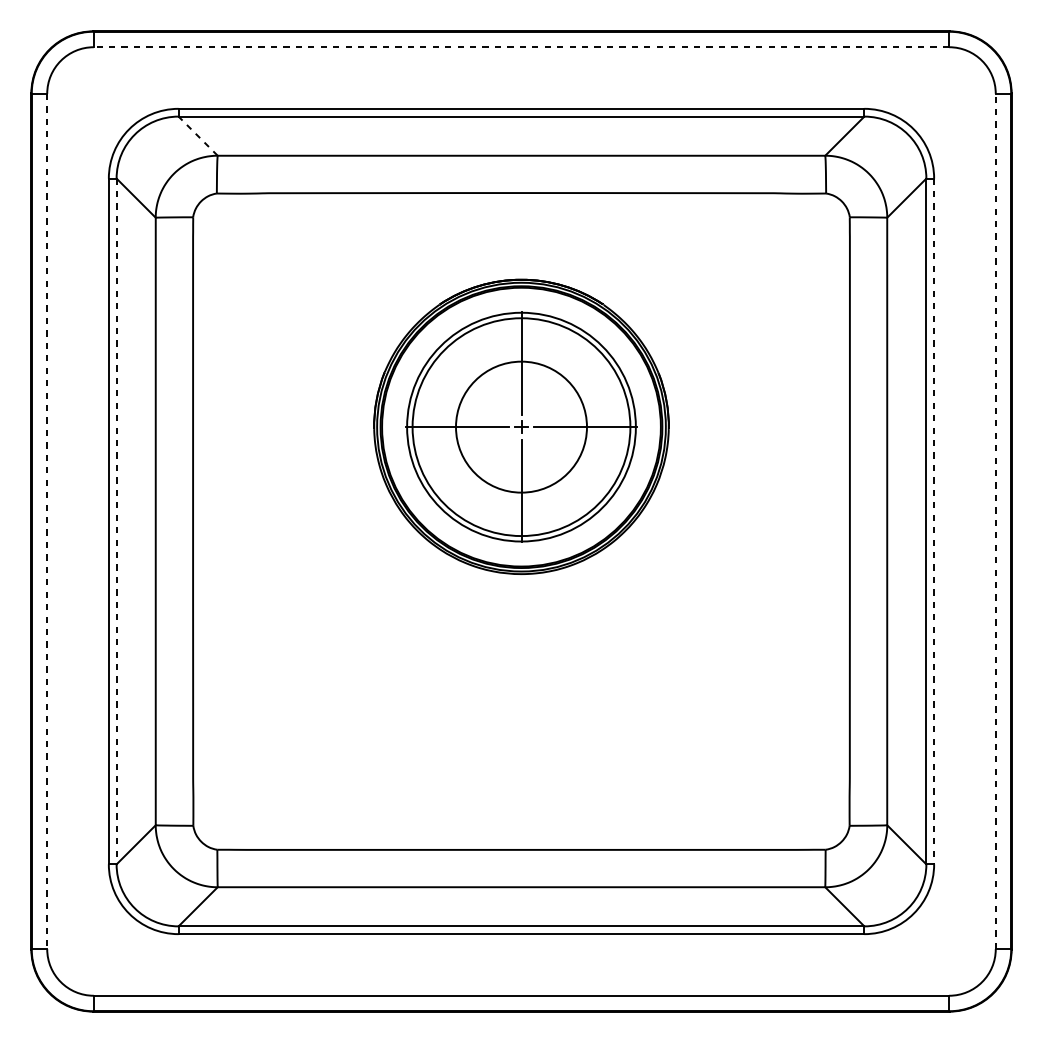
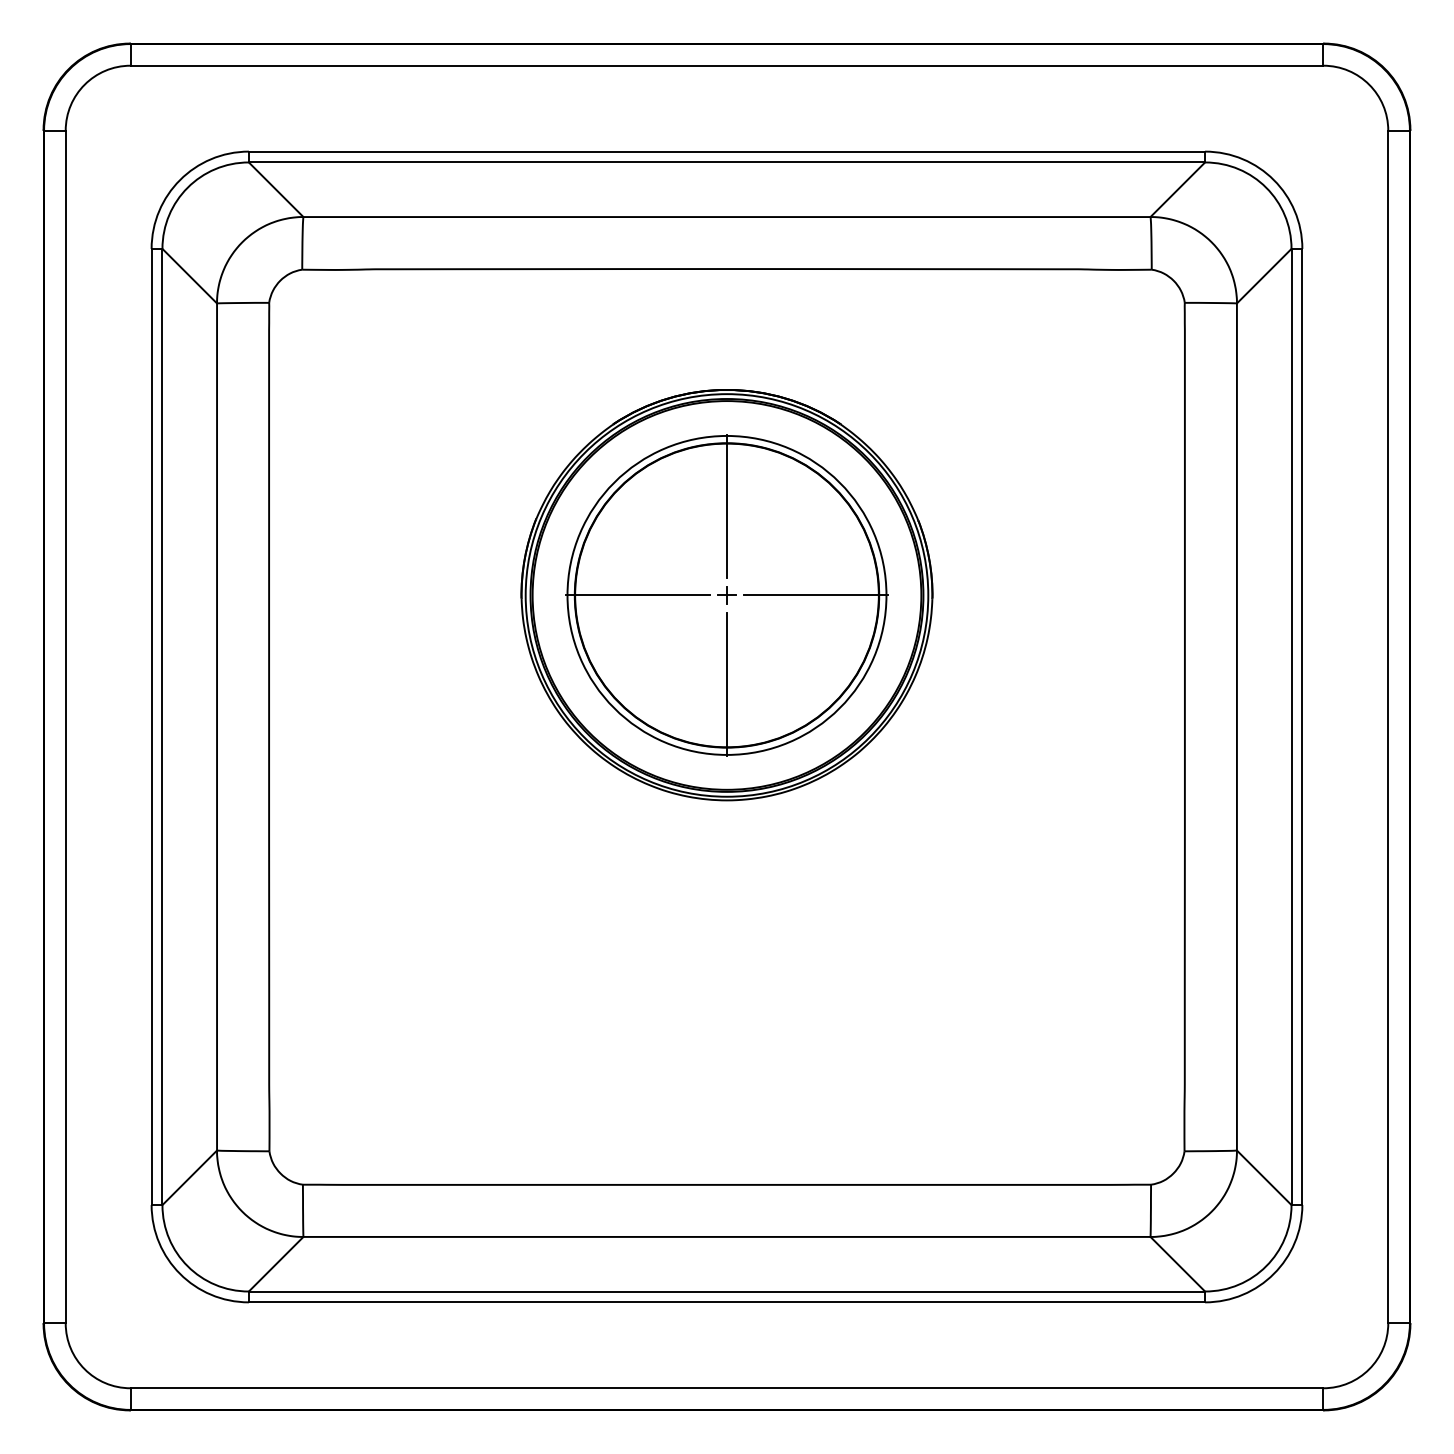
line: (521, 47) -> (726, 65), dashed -> solid
line: (198, 136) -> (276, 189), dashed -> solid
circle: (521, 427) -> (726, 595), size x1.67
line: (47, 521) -> (65, 727), dashed -> solid
line: (116, 521) -> (162, 727), dashed -> solid
line: (934, 521) -> (1302, 727), dashed -> solid
line: (995, 521) -> (1388, 726), dashed -> solid

